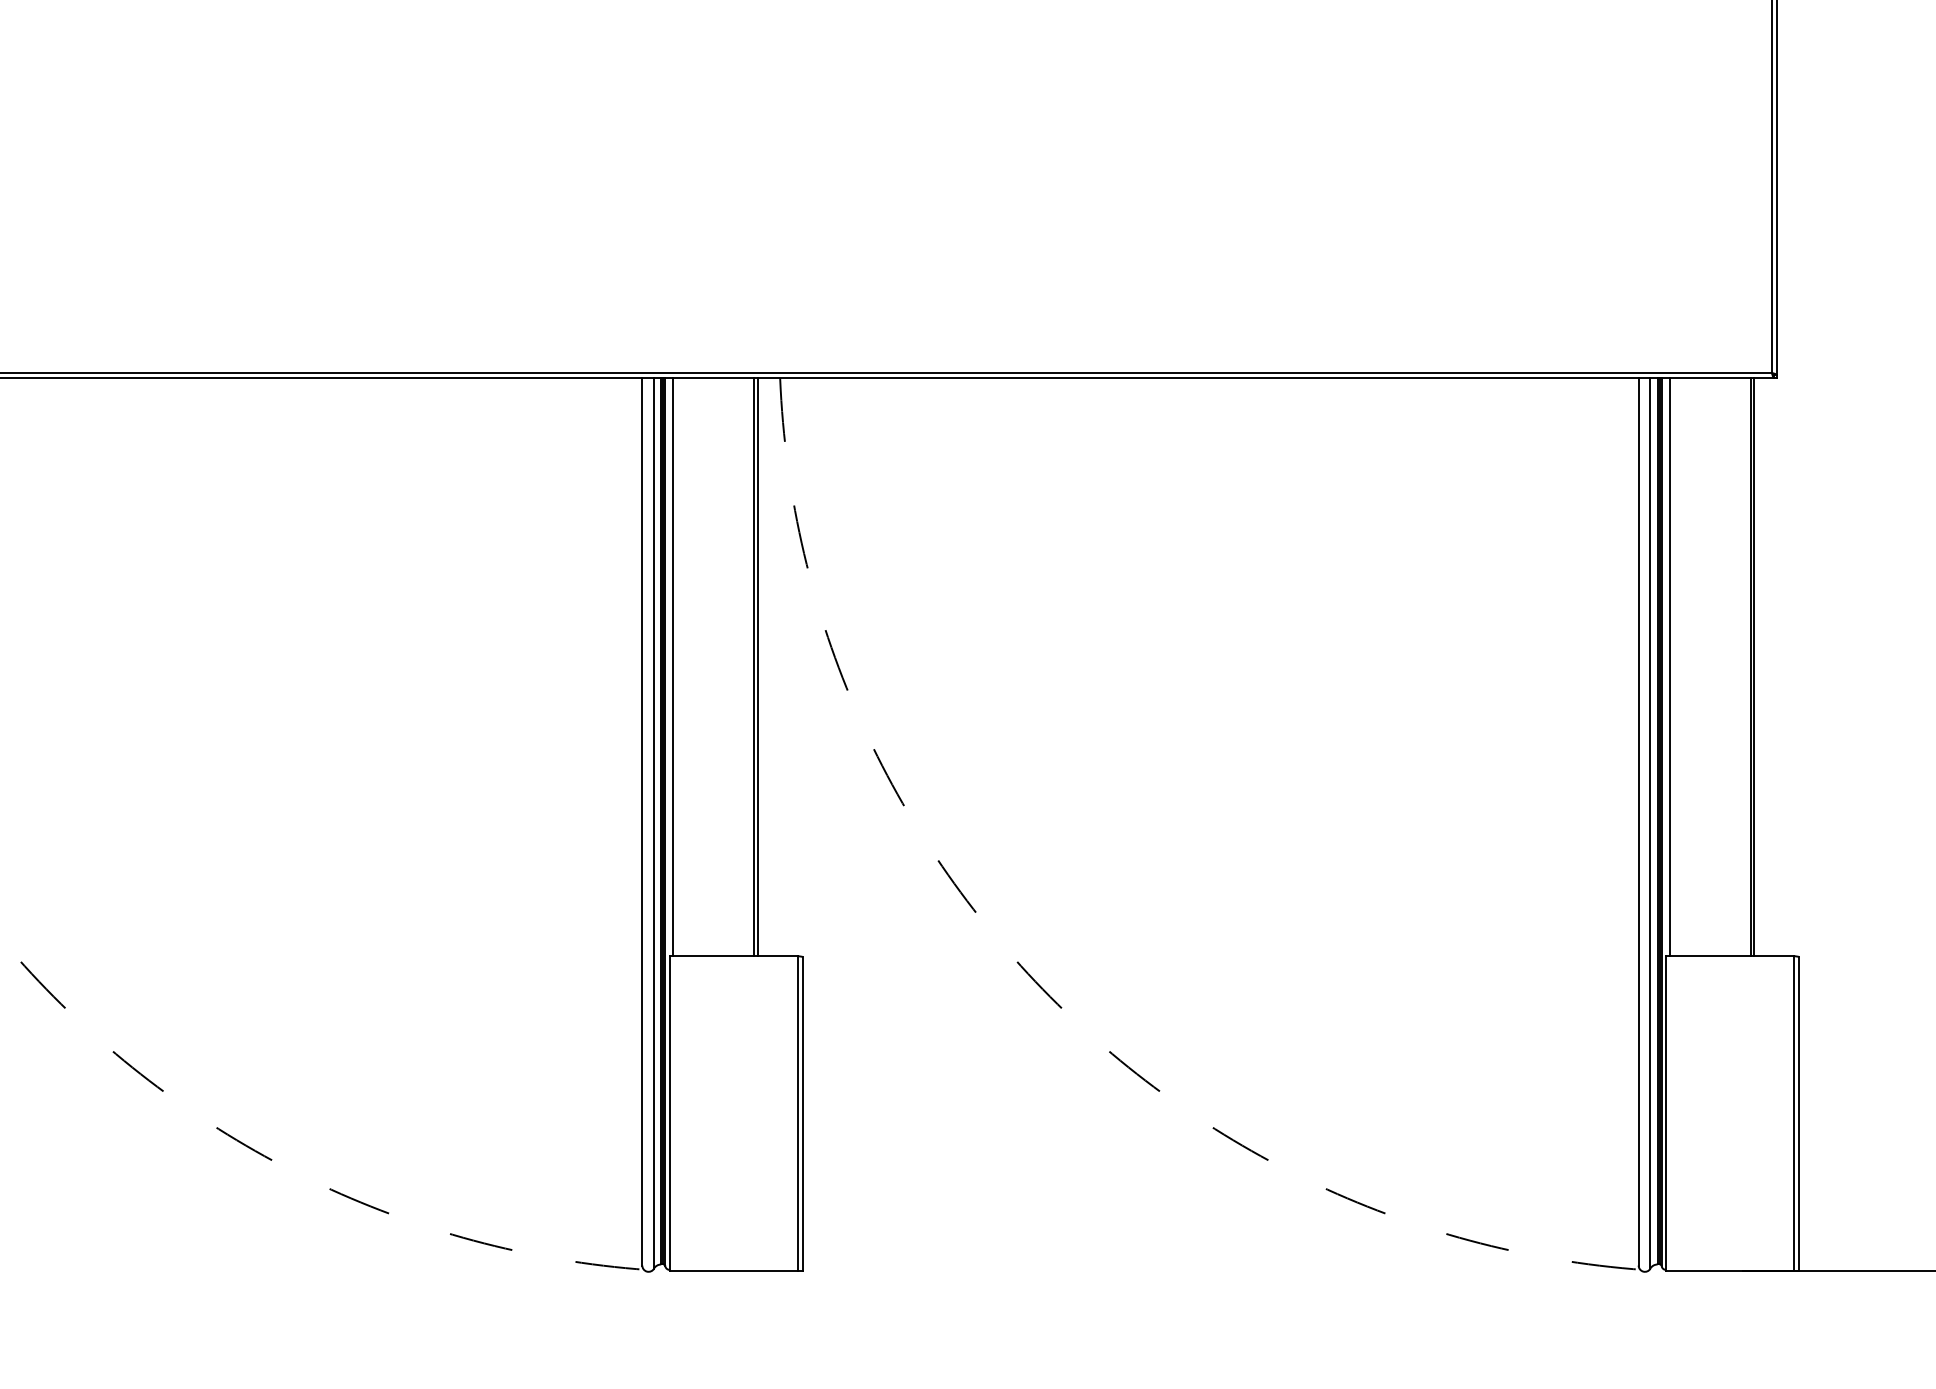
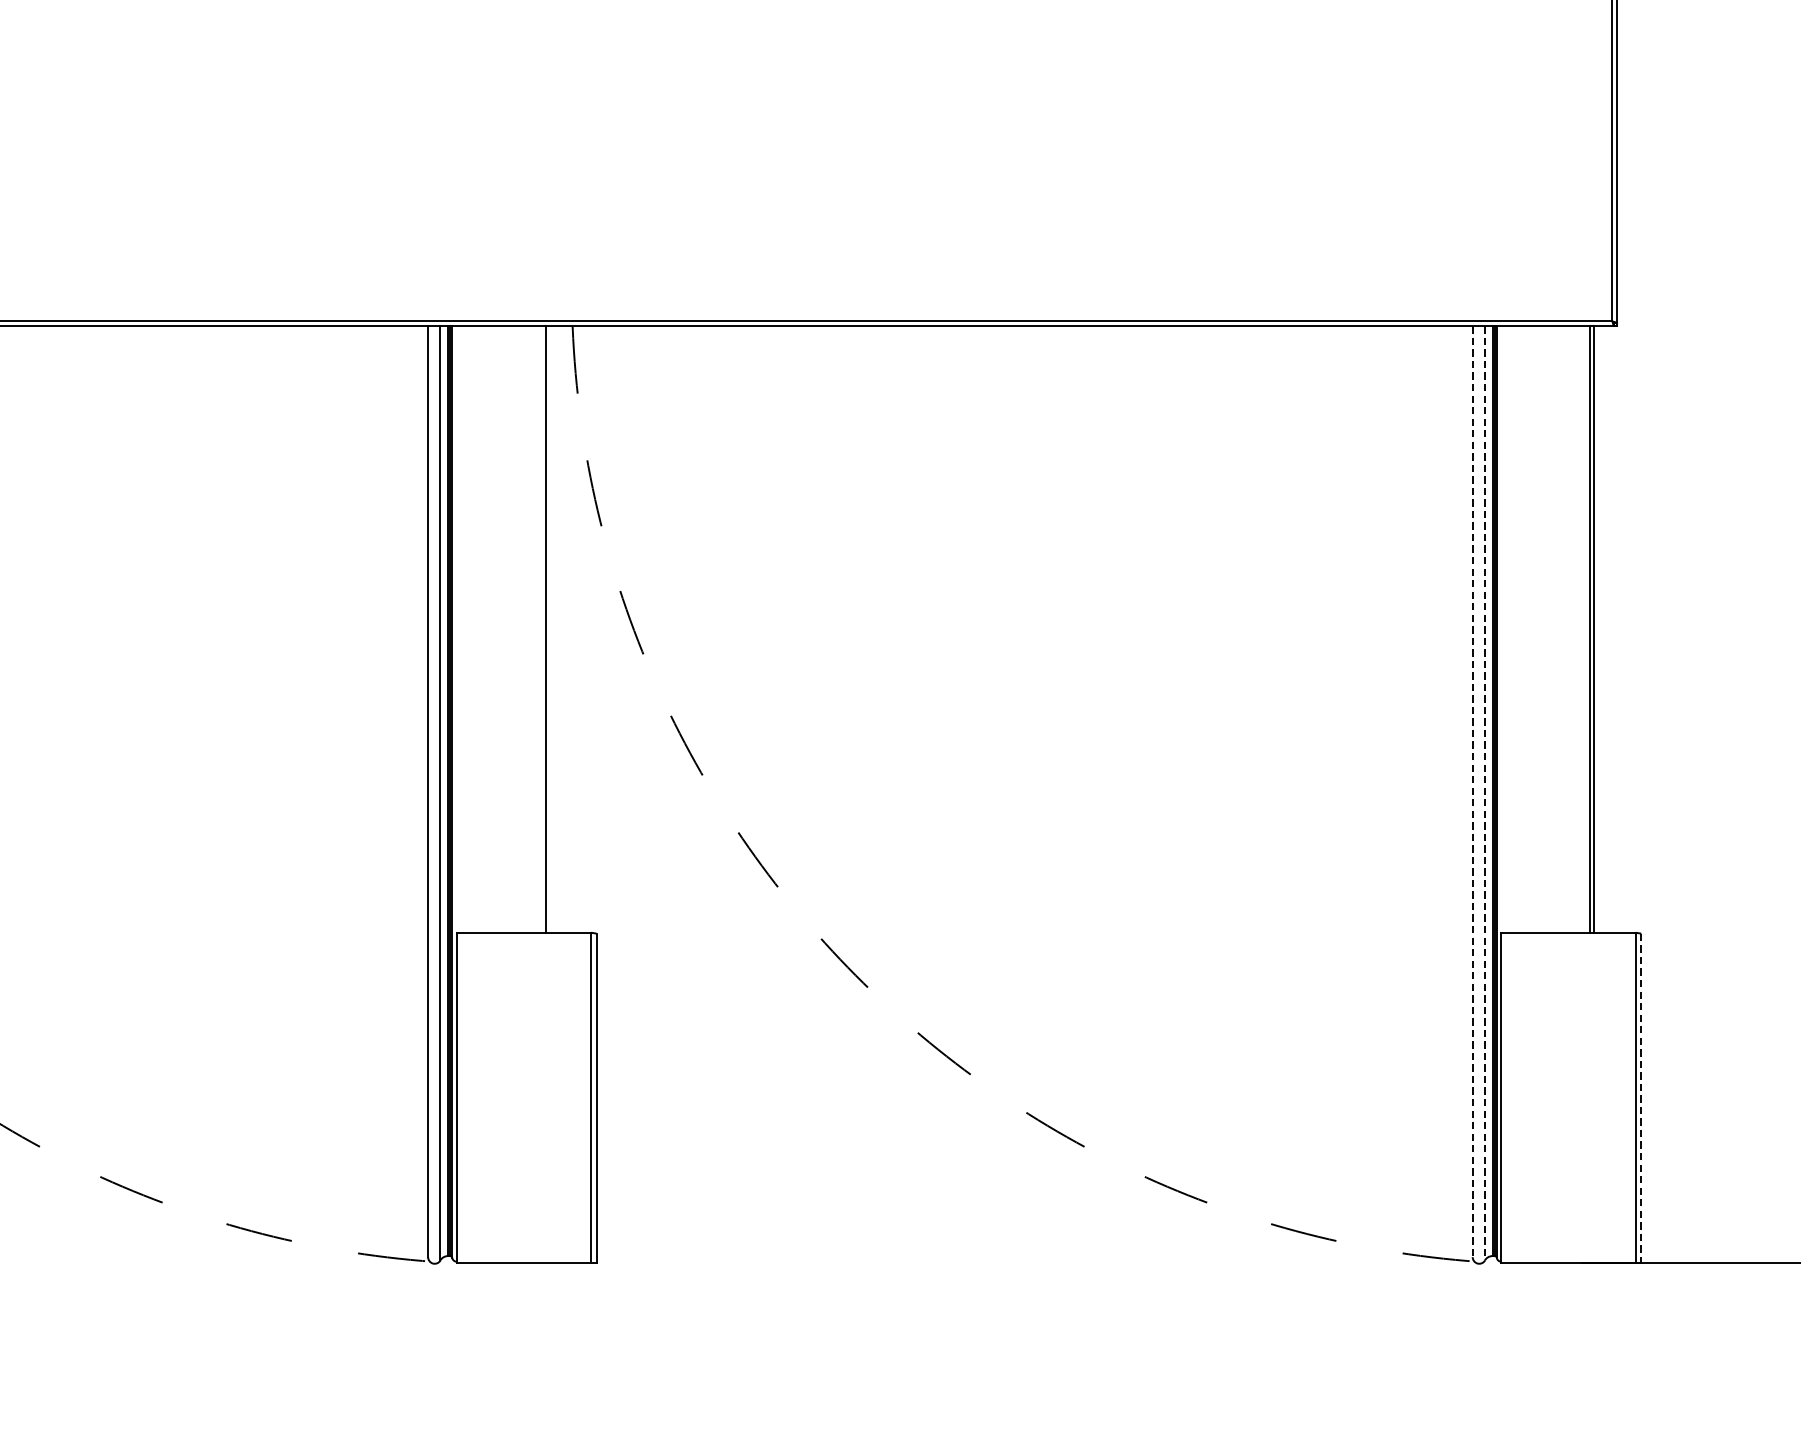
line: (673, 666) -> (460, 629), removed
line: (757, 666) -> (548, 629), removed
line: (1669, 666) -> (1505, 629), removed
line: (1638, 821) -> (1472, 791), solid -> dashed
line: (1650, 823) -> (1485, 793), solid -> dashed
line: (1799, 1114) -> (1641, 1098), solid -> dashed

